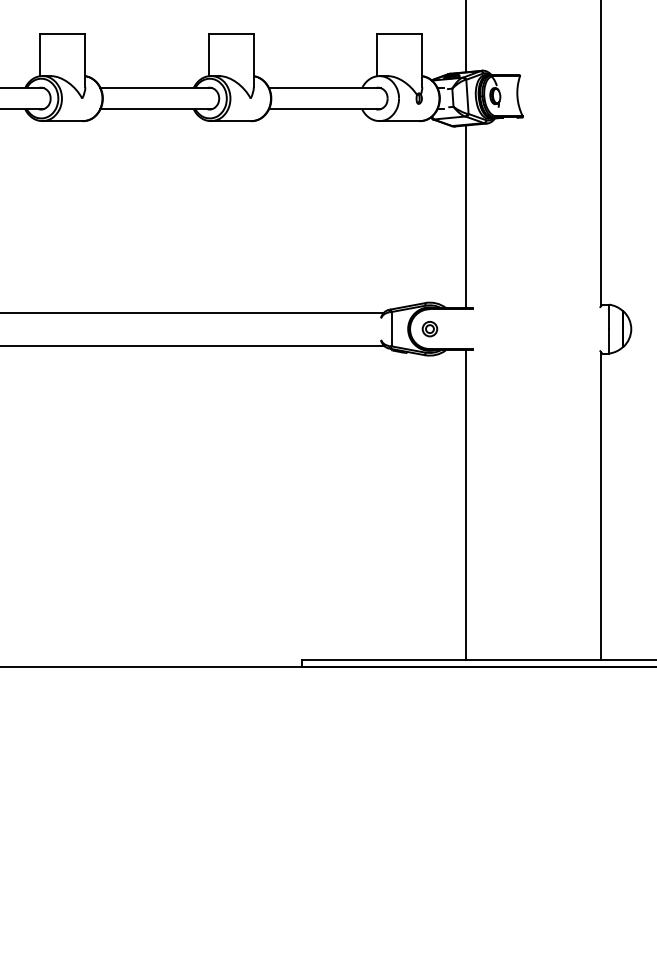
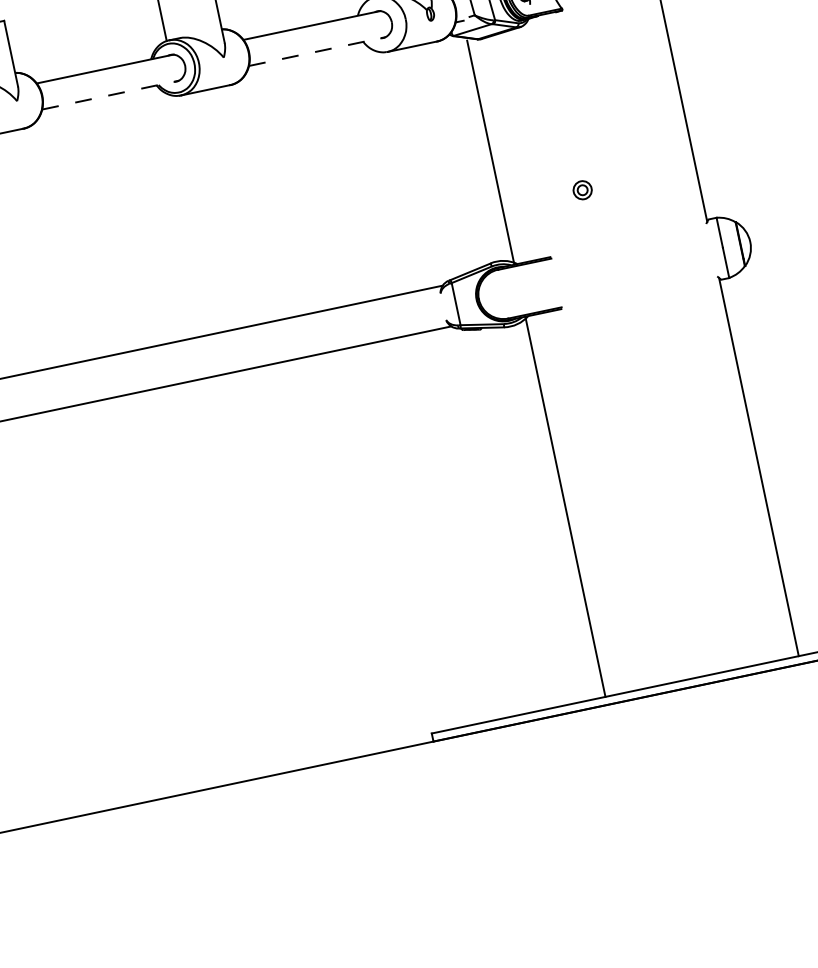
line: (156, 109) -> (111, 95), solid -> dashed
line: (324, 109) -> (317, 51), solid -> dashed
line: (466, 216) -> (490, 152), moved
part: (429, 329) -> (582, 190), moved
line: (466, 505) -> (565, 506), moved

